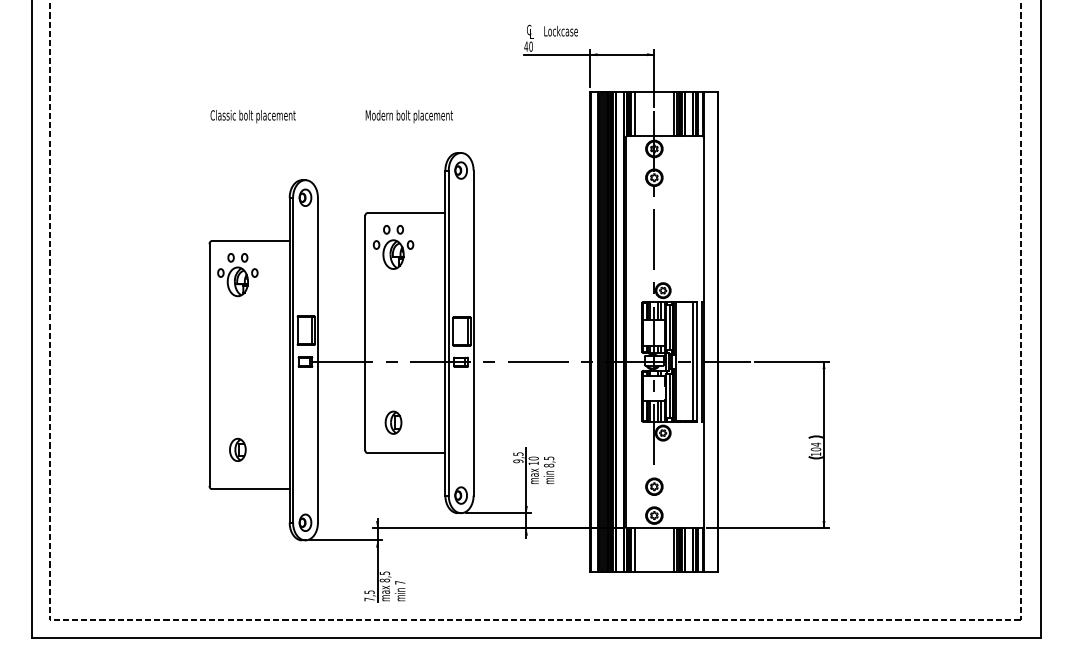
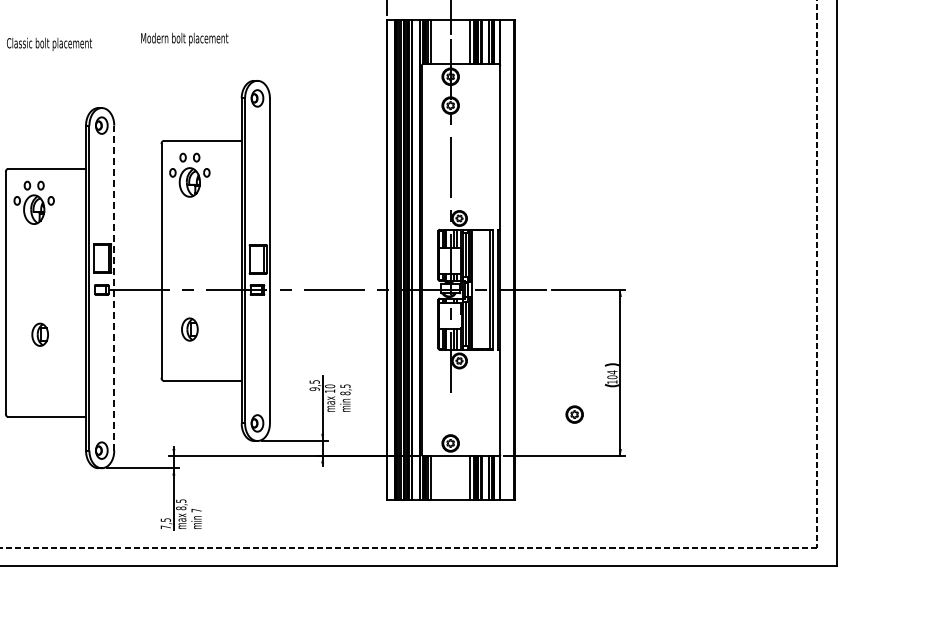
text: (408, 116) -> (183, 39), moved
line: (317, 359) -> (113, 287), solid -> dashed
part: (393, 422) -> (189, 329), moved
part: (237, 449) -> (39, 334), moved
part: (654, 486) -> (574, 414), moved

